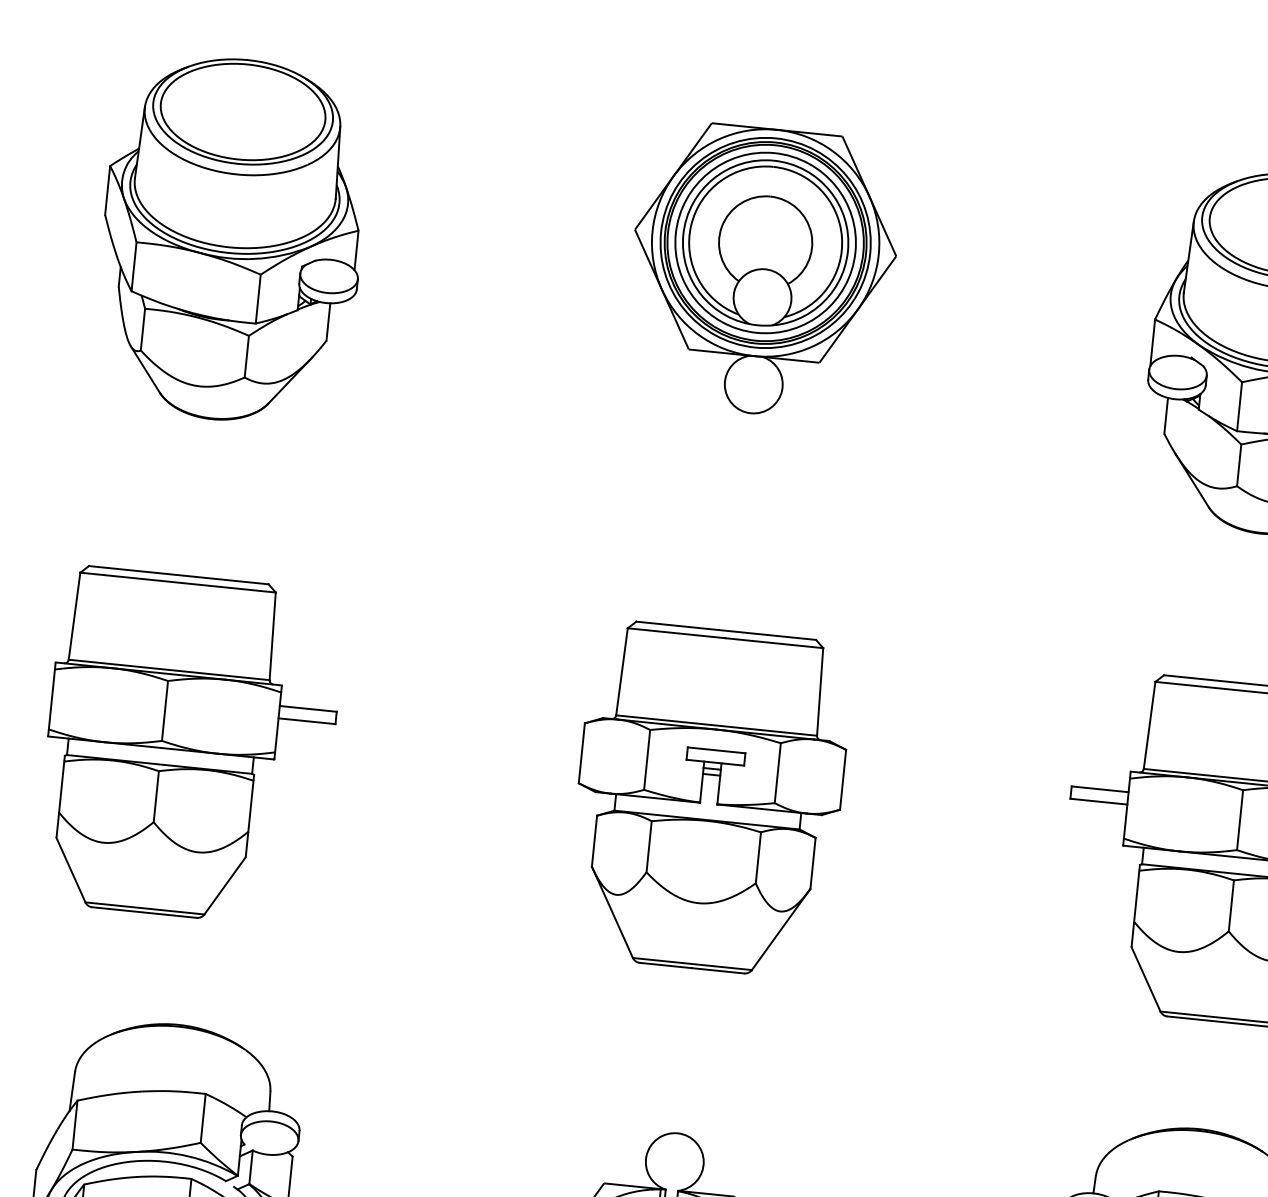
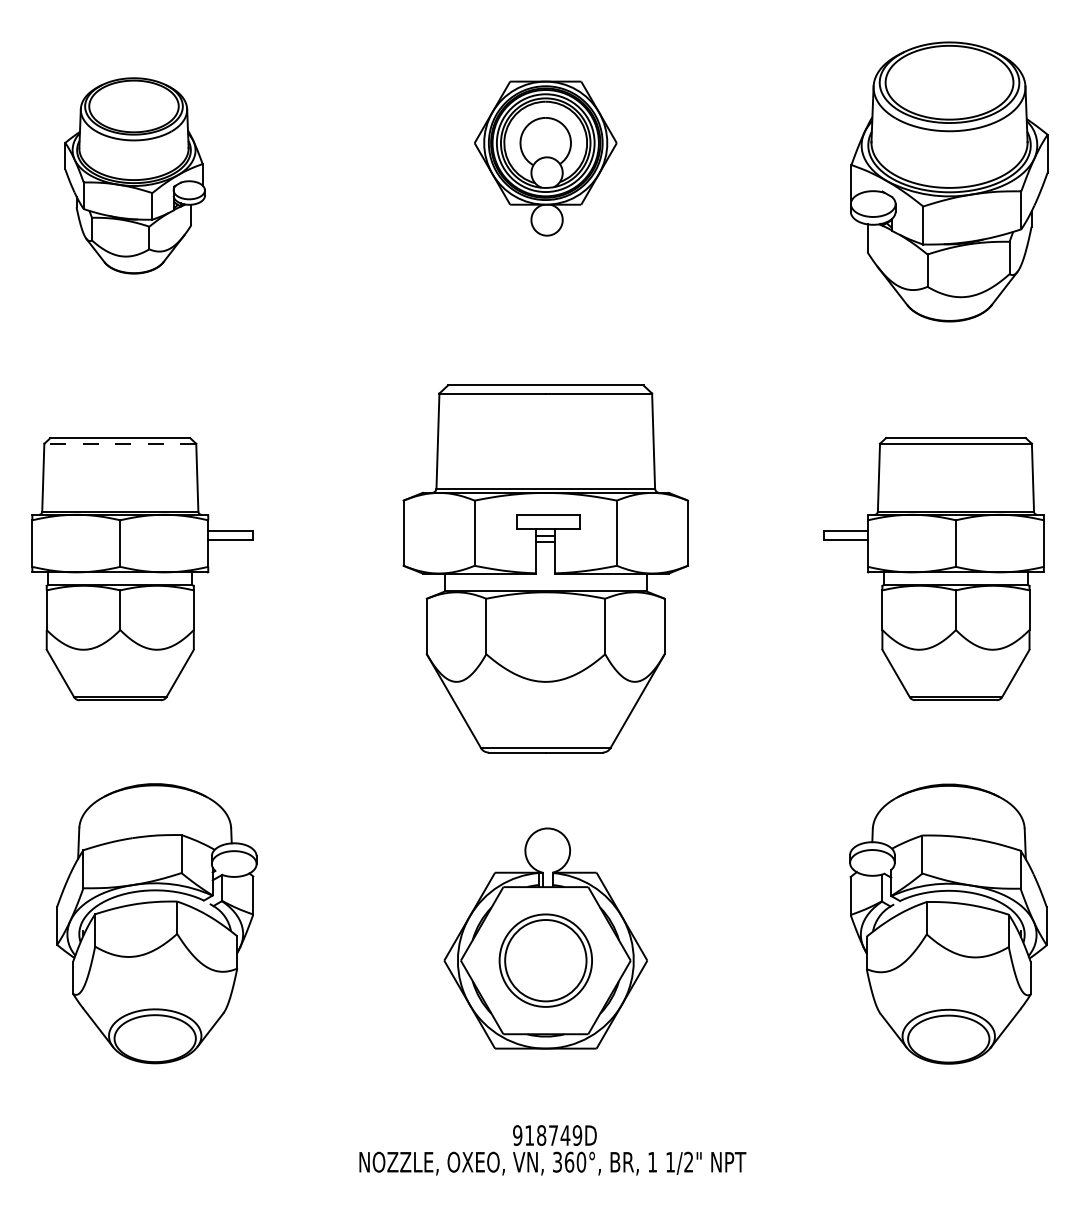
part: (231, 239) -> (134, 175), size x0.7
part: (762, 271) -> (545, 158), size x0.7
line: (178, 582) -> (120, 443), solid -> dashed
part: (708, 799) -> (545, 569), size x1.4

